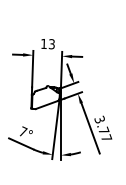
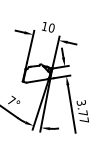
text: (51, 44) -> (51, 28), 13 -> 10

